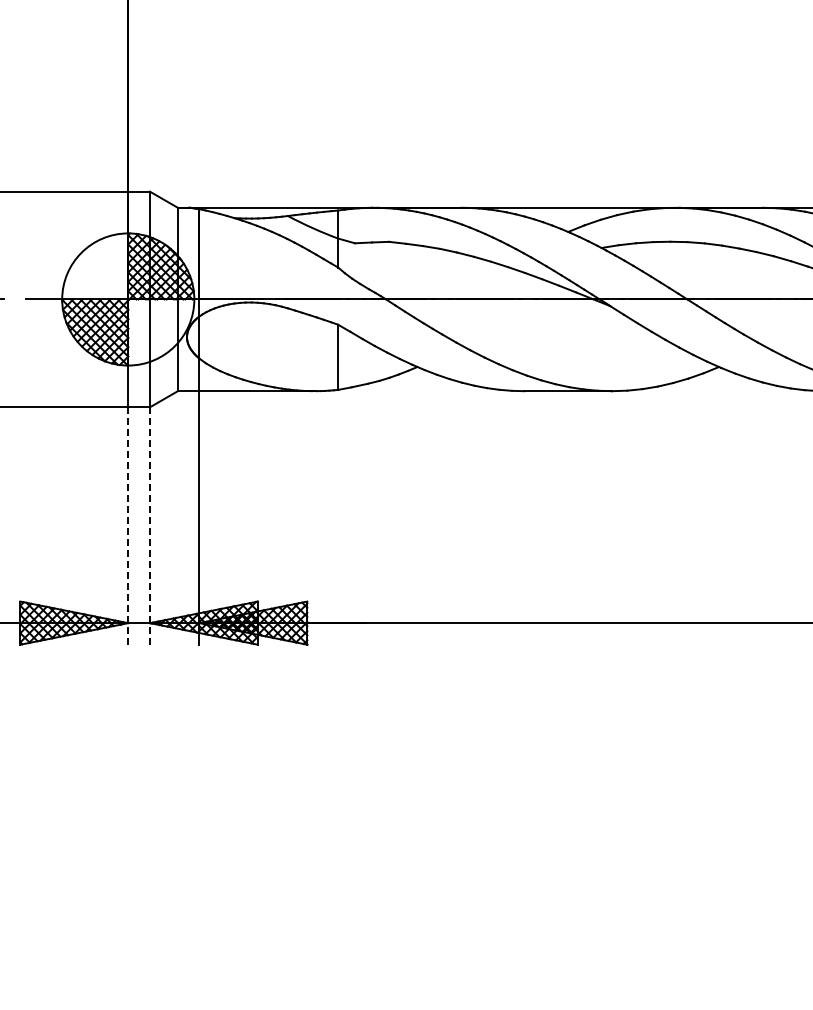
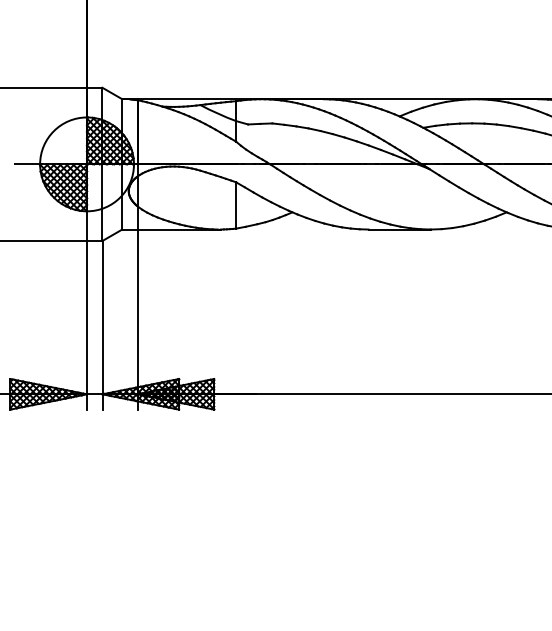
line: (128, 526) -> (87, 325), dashed -> solid
line: (150, 526) -> (102, 325), dashed -> solid

